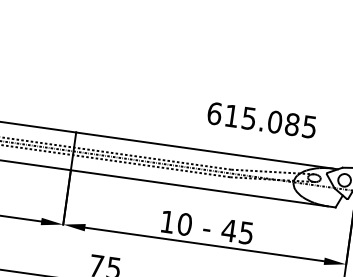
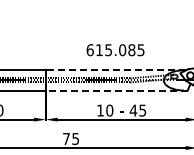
text: (261, 120) -> (115, 50), moved
line: (206, 151) -> (115, 70), solid -> dashed
line: (202, 188) -> (116, 90), solid -> dashed

